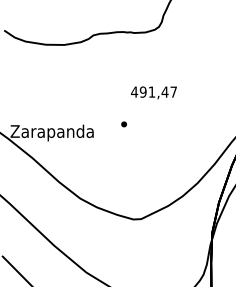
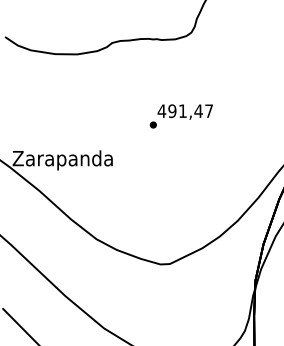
part: (123, 123) -> (152, 124), moved

